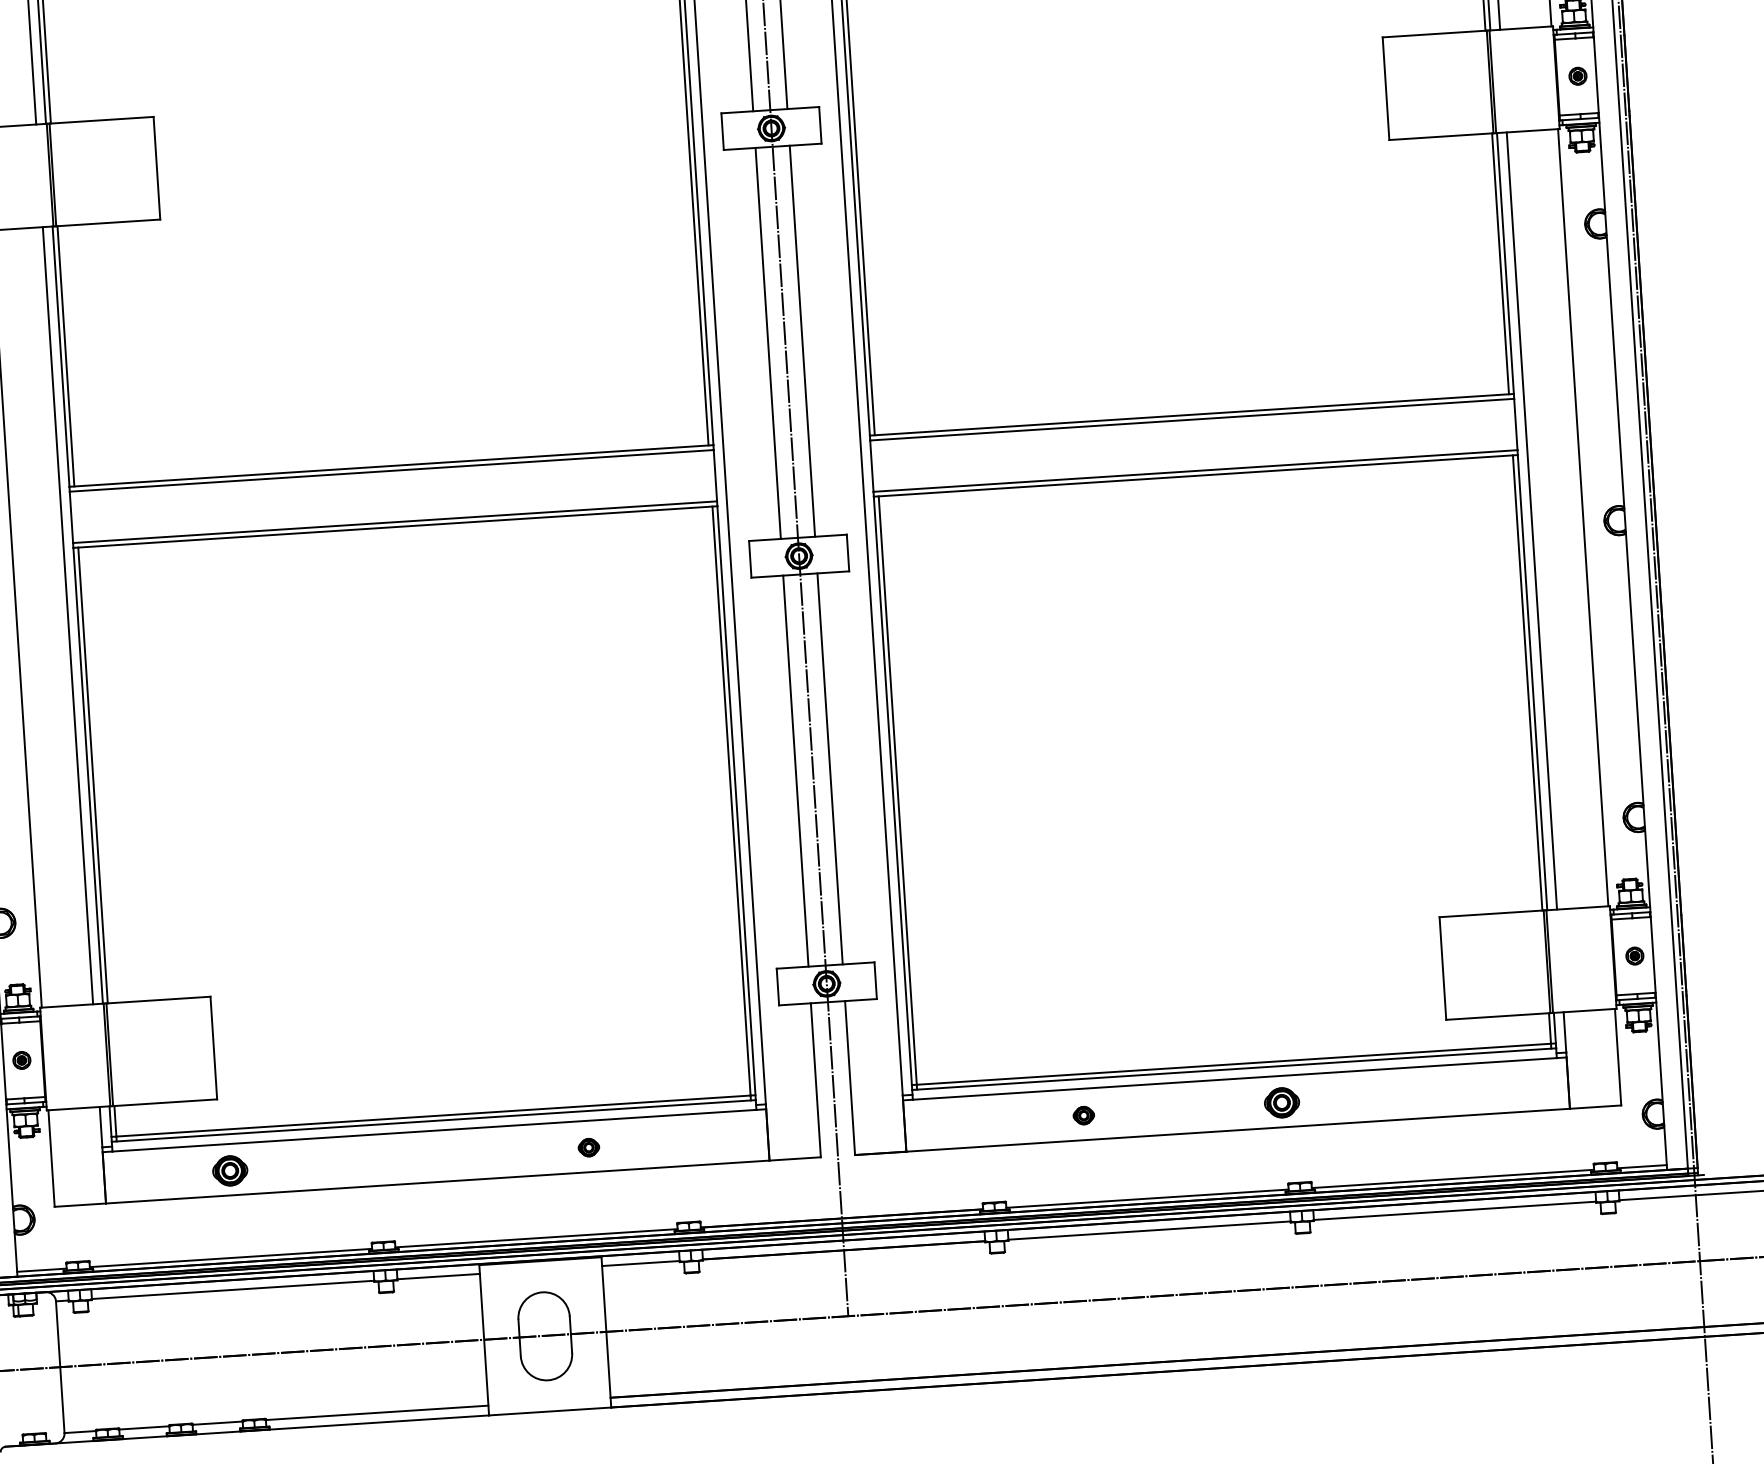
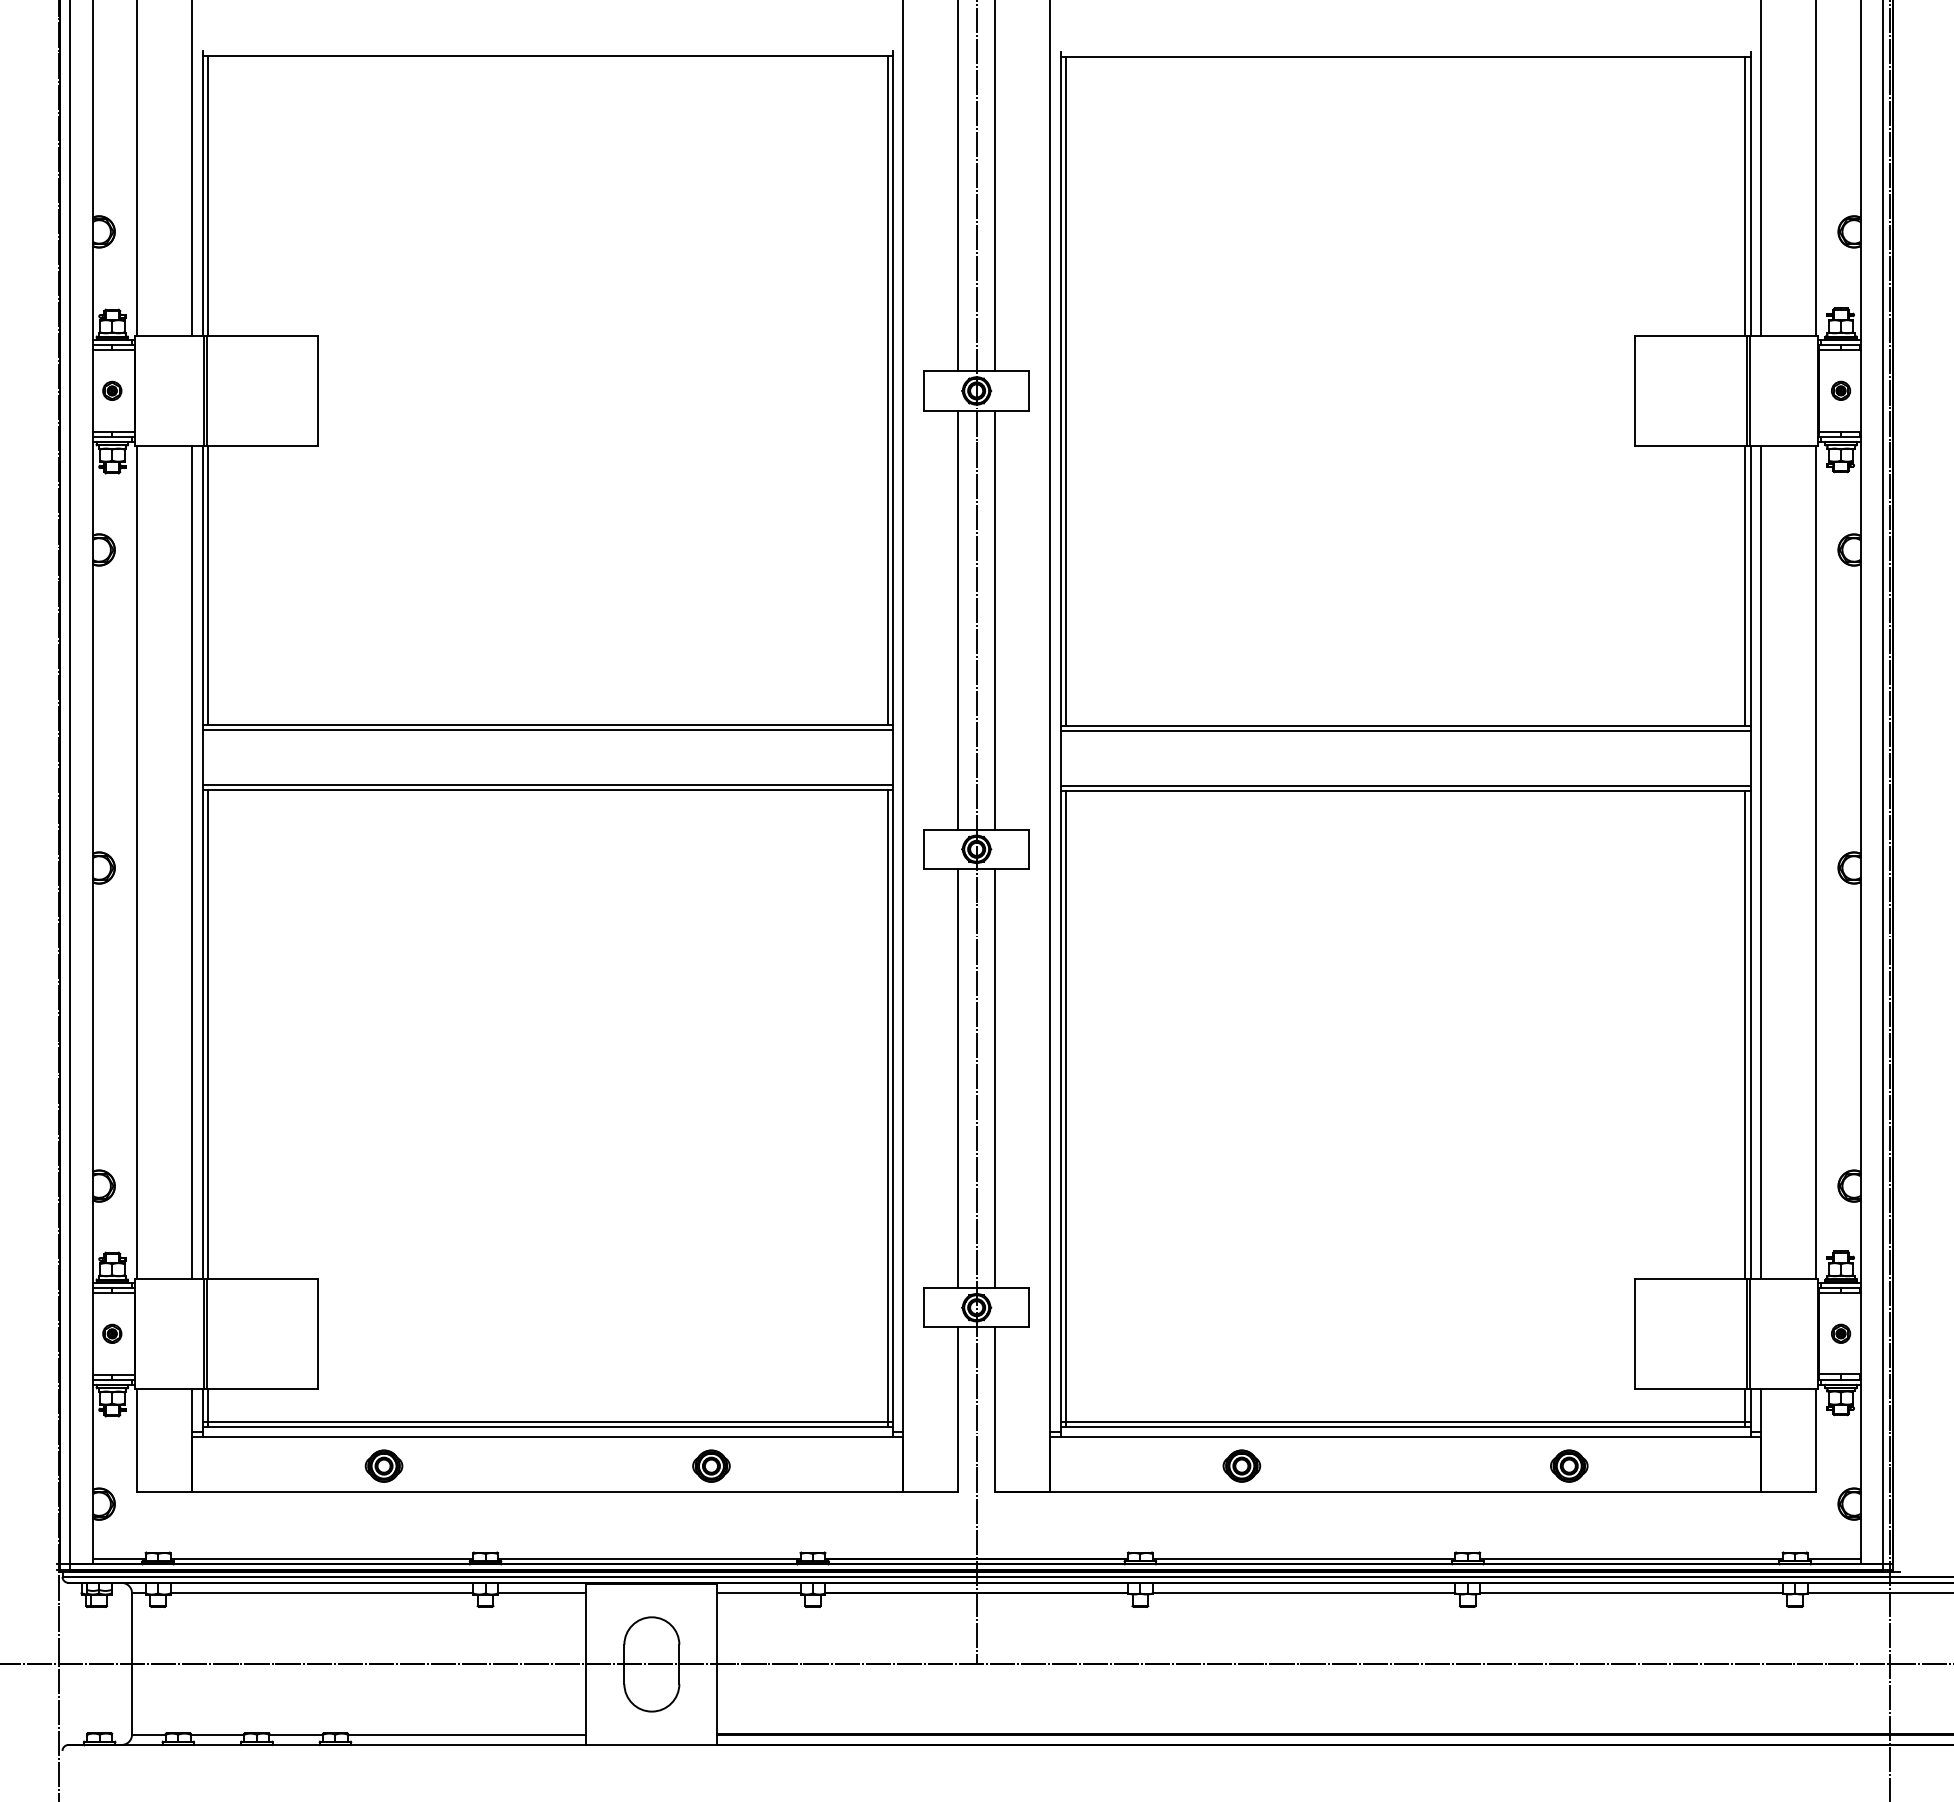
part: (1282, 1102) -> (1569, 1465), moved
part: (1083, 1115) -> (1241, 1465), size x1.67
part: (588, 1147) -> (711, 1465), size x1.67
part: (229, 1170) -> (383, 1465), moved

